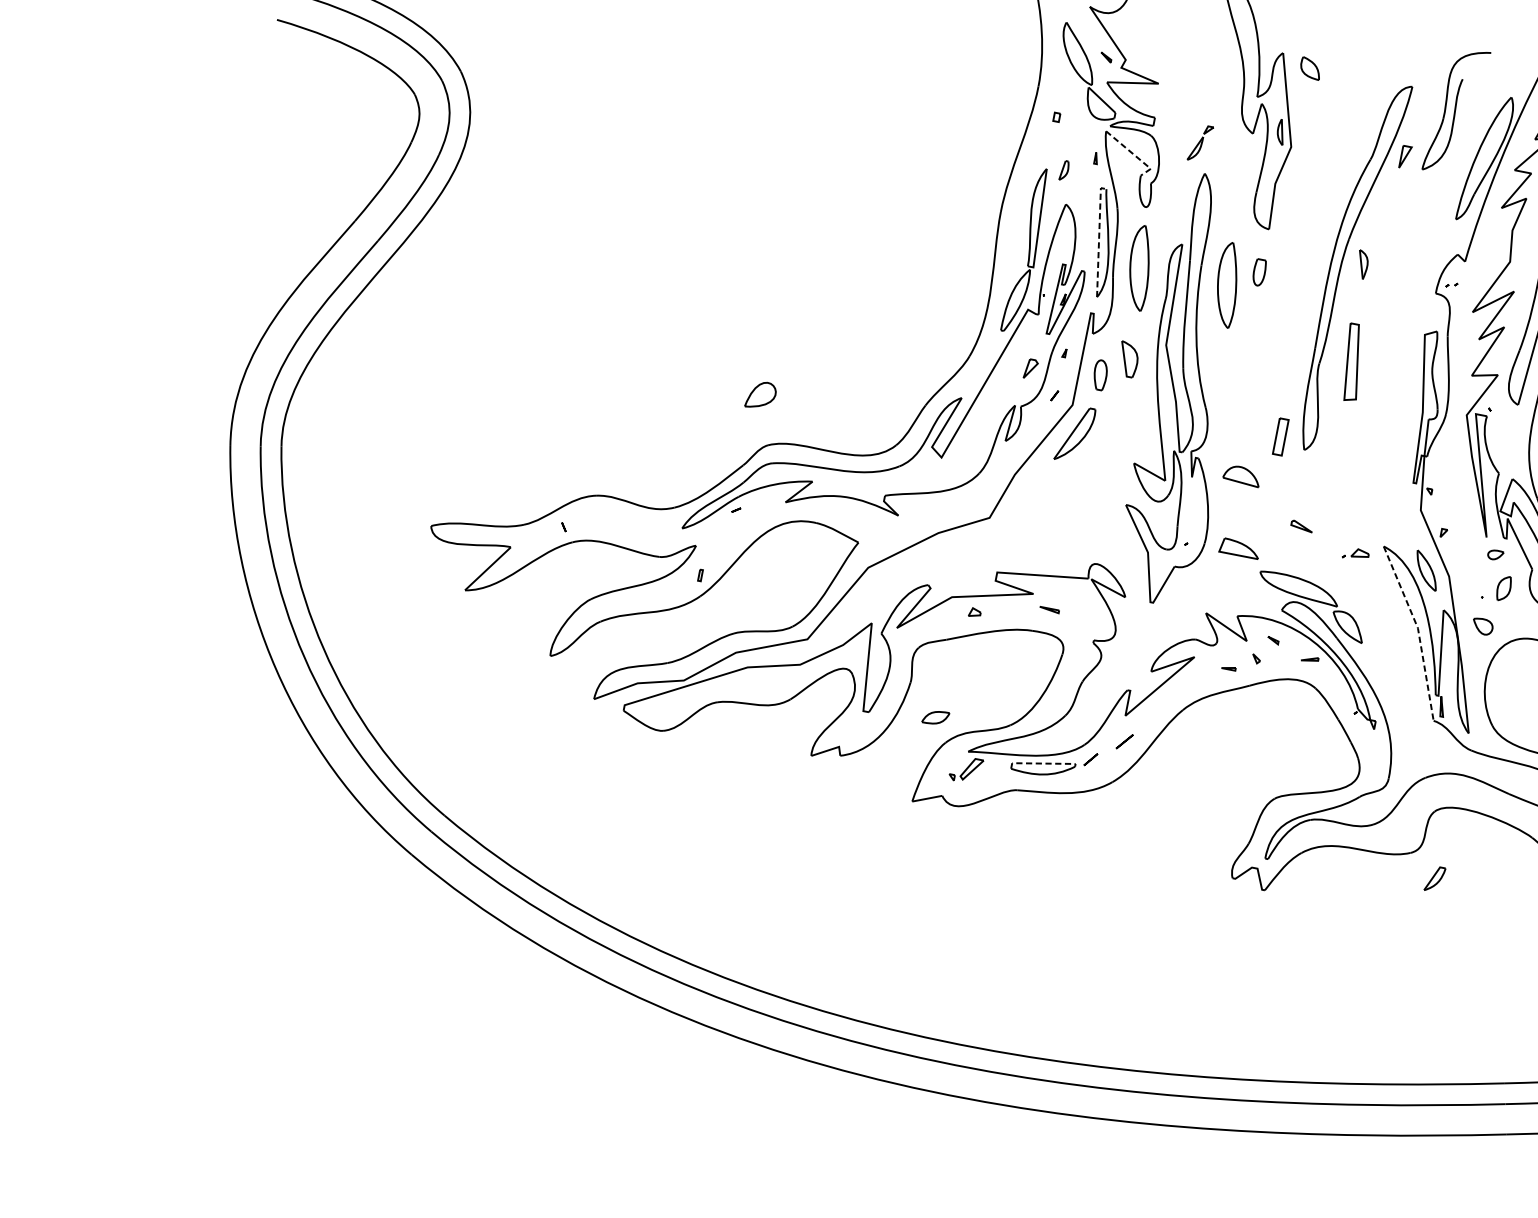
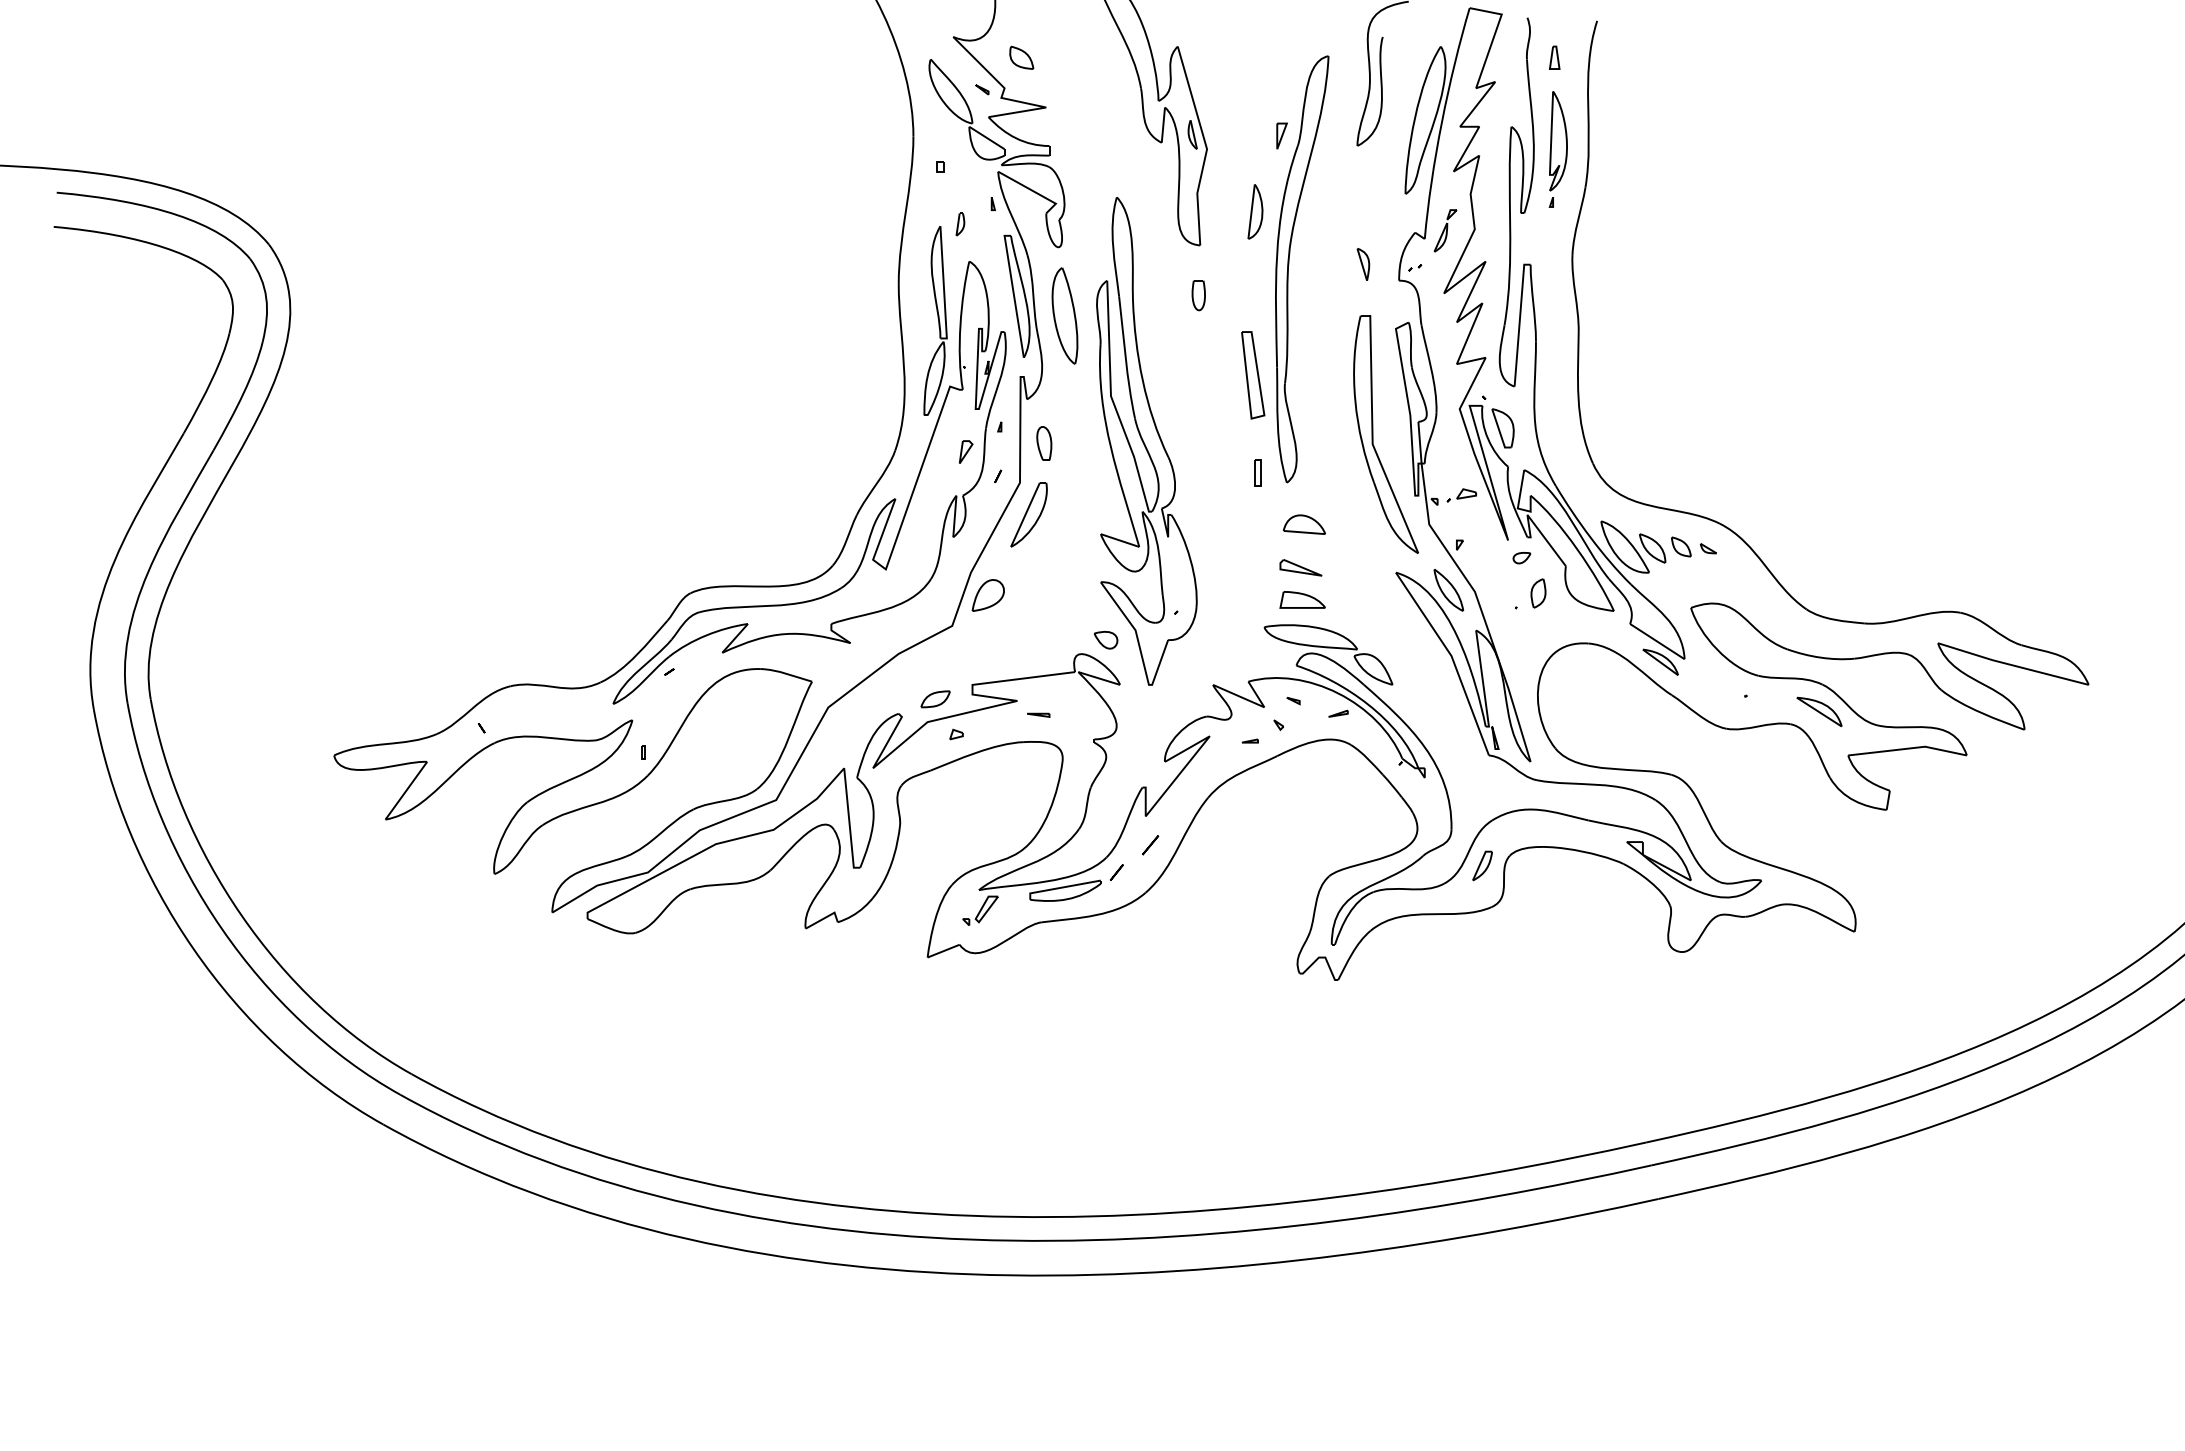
part: (1310, 68) -> (1021, 57), moved
part: (1200, 143) -> (1445, 230), moved
line: (1133, 154) -> (1033, 191), dashed -> solid
part: (1405, 156) -> (1281, 135), moved
part: (1322, 209) -> (1255, 211), added
line: (1099, 238) -> (1013, 292), dashed -> solid
part: (1362, 264) -> (1363, 264), moved
part: (1227, 284) -> (1165, 315), removed
part: (1127, 359) -> (1502, 428), moved
part: (1353, 362) -> (1253, 375), moved
part: (760, 395) -> (987, 595), moved
part: (1387, 422) -> (1373, 434), added
part: (1280, 436) -> (1257, 472), size x0.62
part: (1241, 475) -> (1303, 524), moved
part: (1301, 525) -> (1300, 567), size x1.67
part: (1239, 548) -> (1302, 599), moved
part: (1355, 554) -> (1461, 495), moved
part: (1482, 625) -> (1105, 639), moved
line: (1418, 630) -> (1452, 658), dashed -> solid
part: (935, 717) -> (935, 699), moved
line: (1040, 763) -> (1061, 887), dashed -> solid
part: (1434, 878) -> (1482, 865), moved

